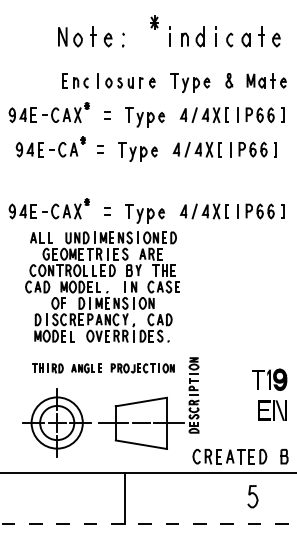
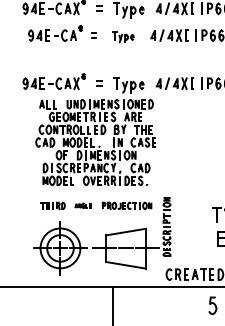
part: (137, 151) -> (122, 37), size x0.7
part: (86, 368) -> (83, 205), size x0.7

